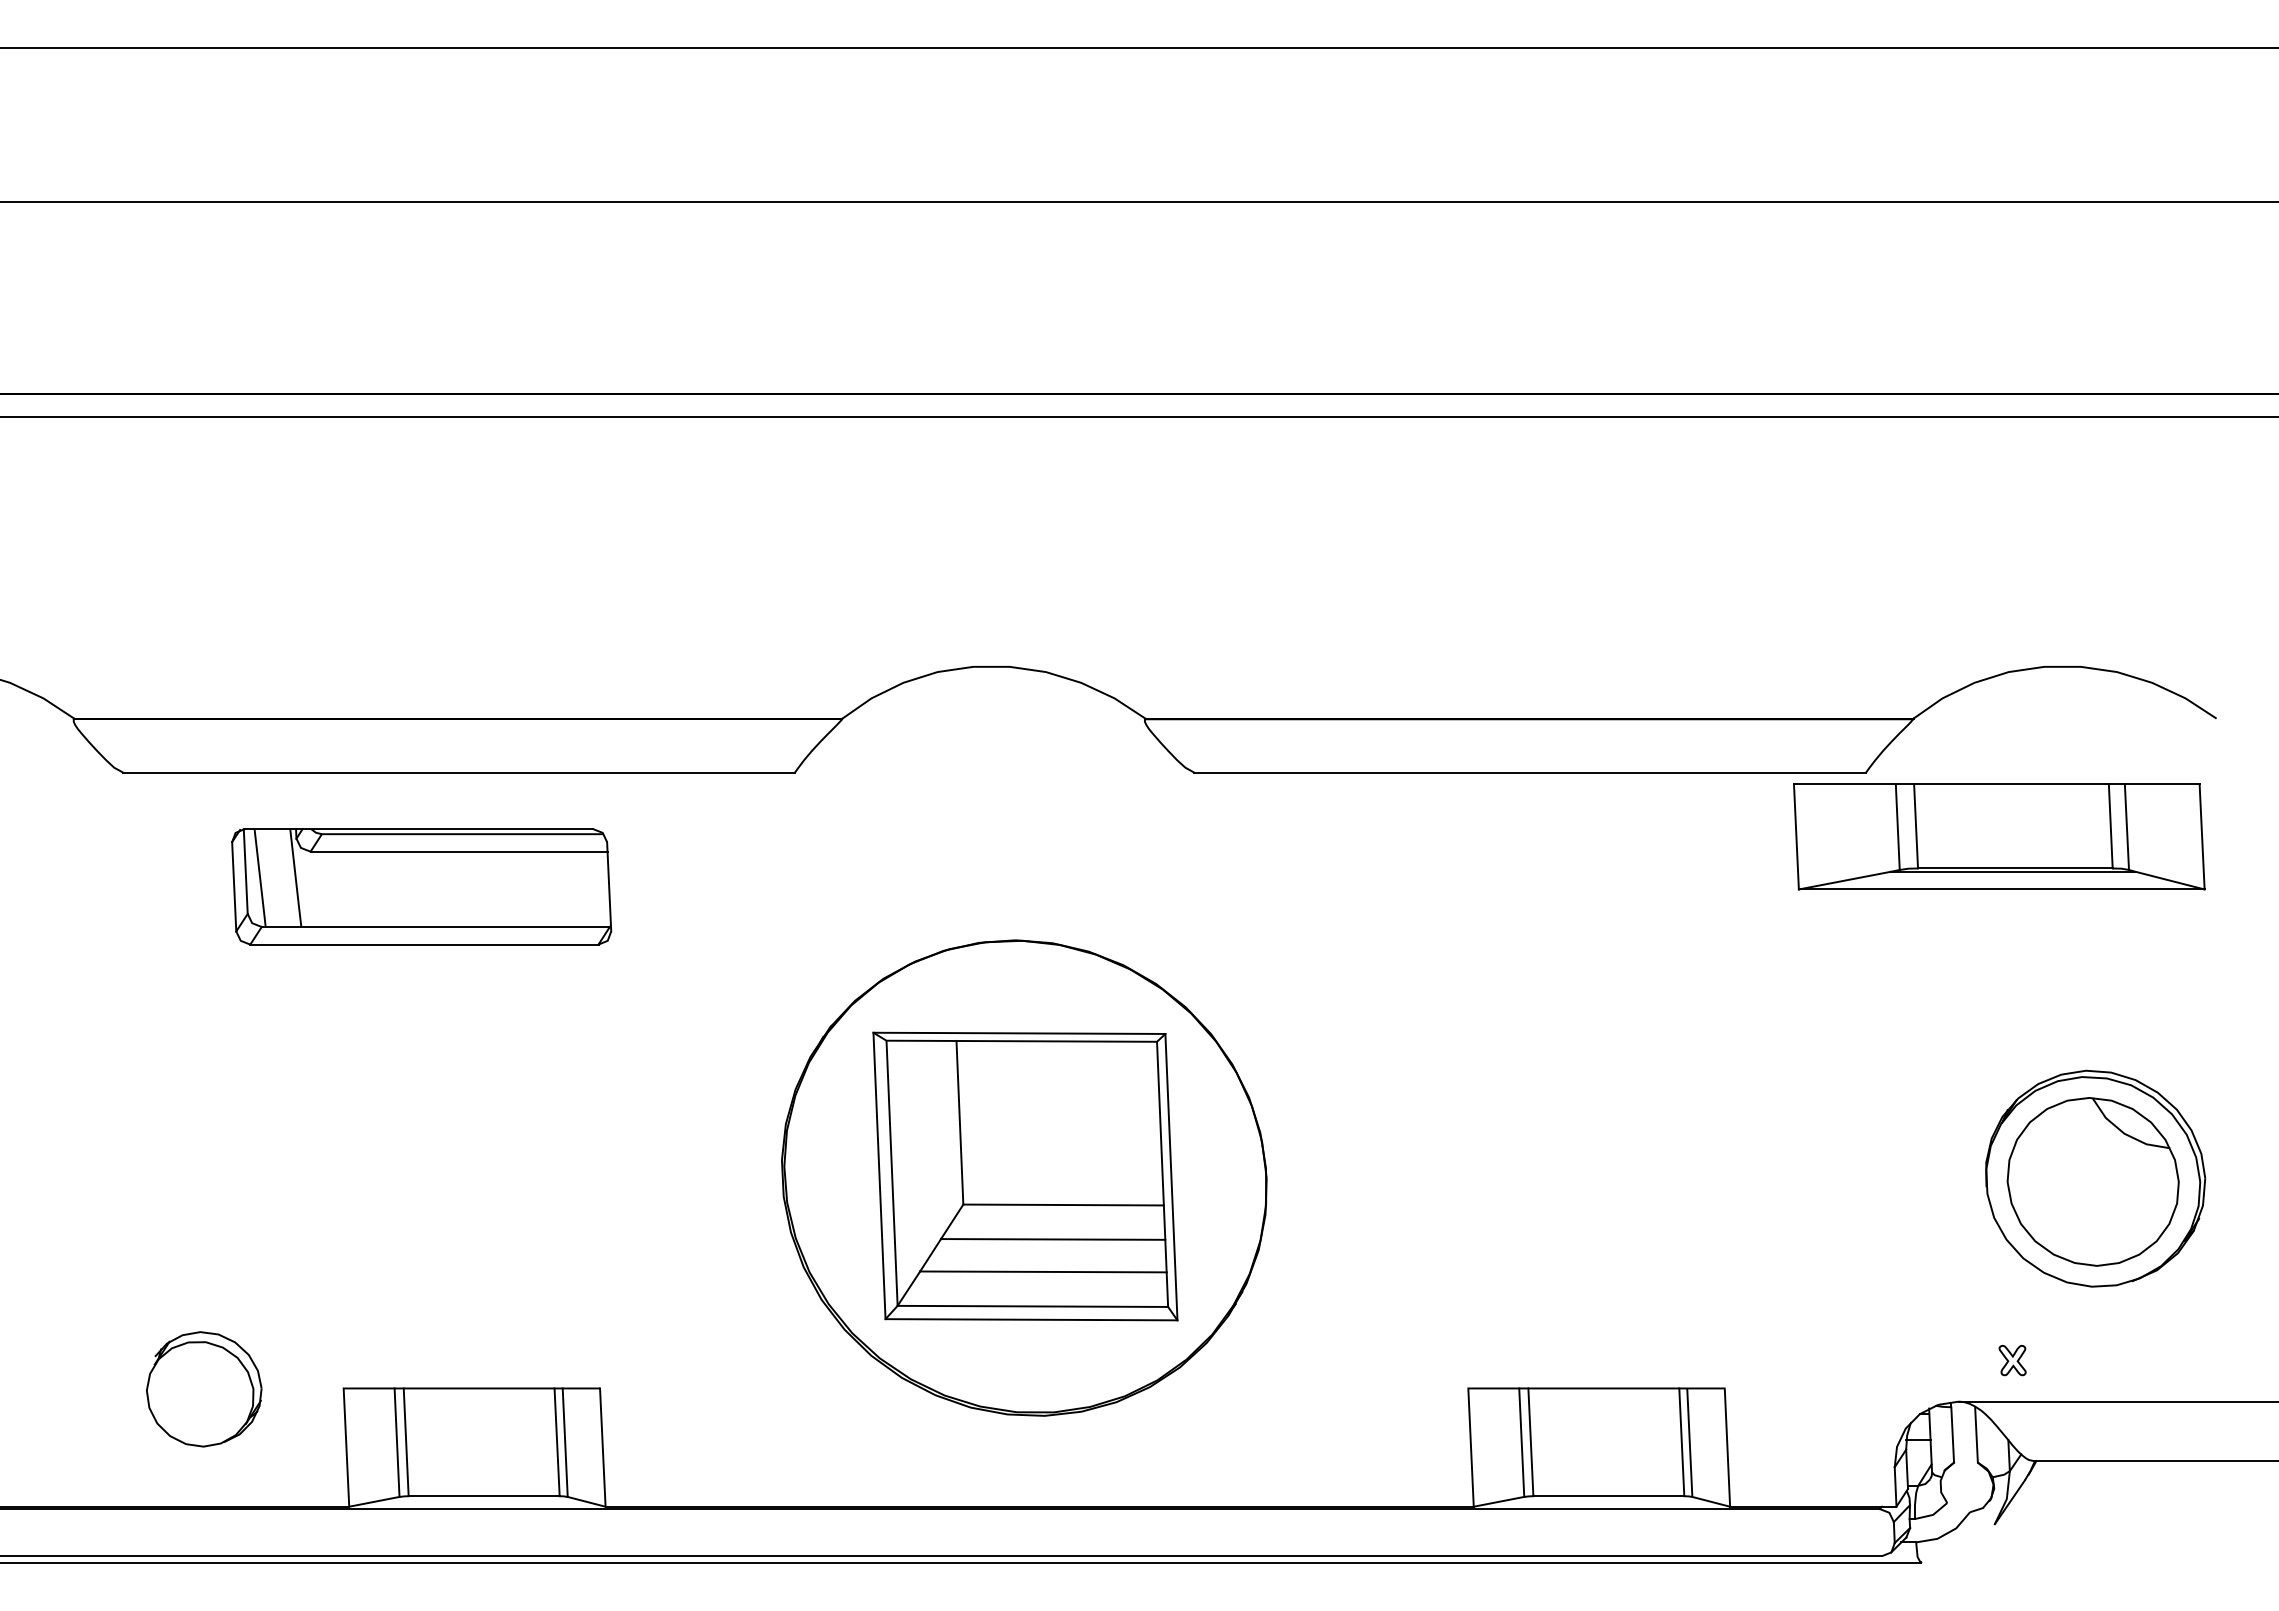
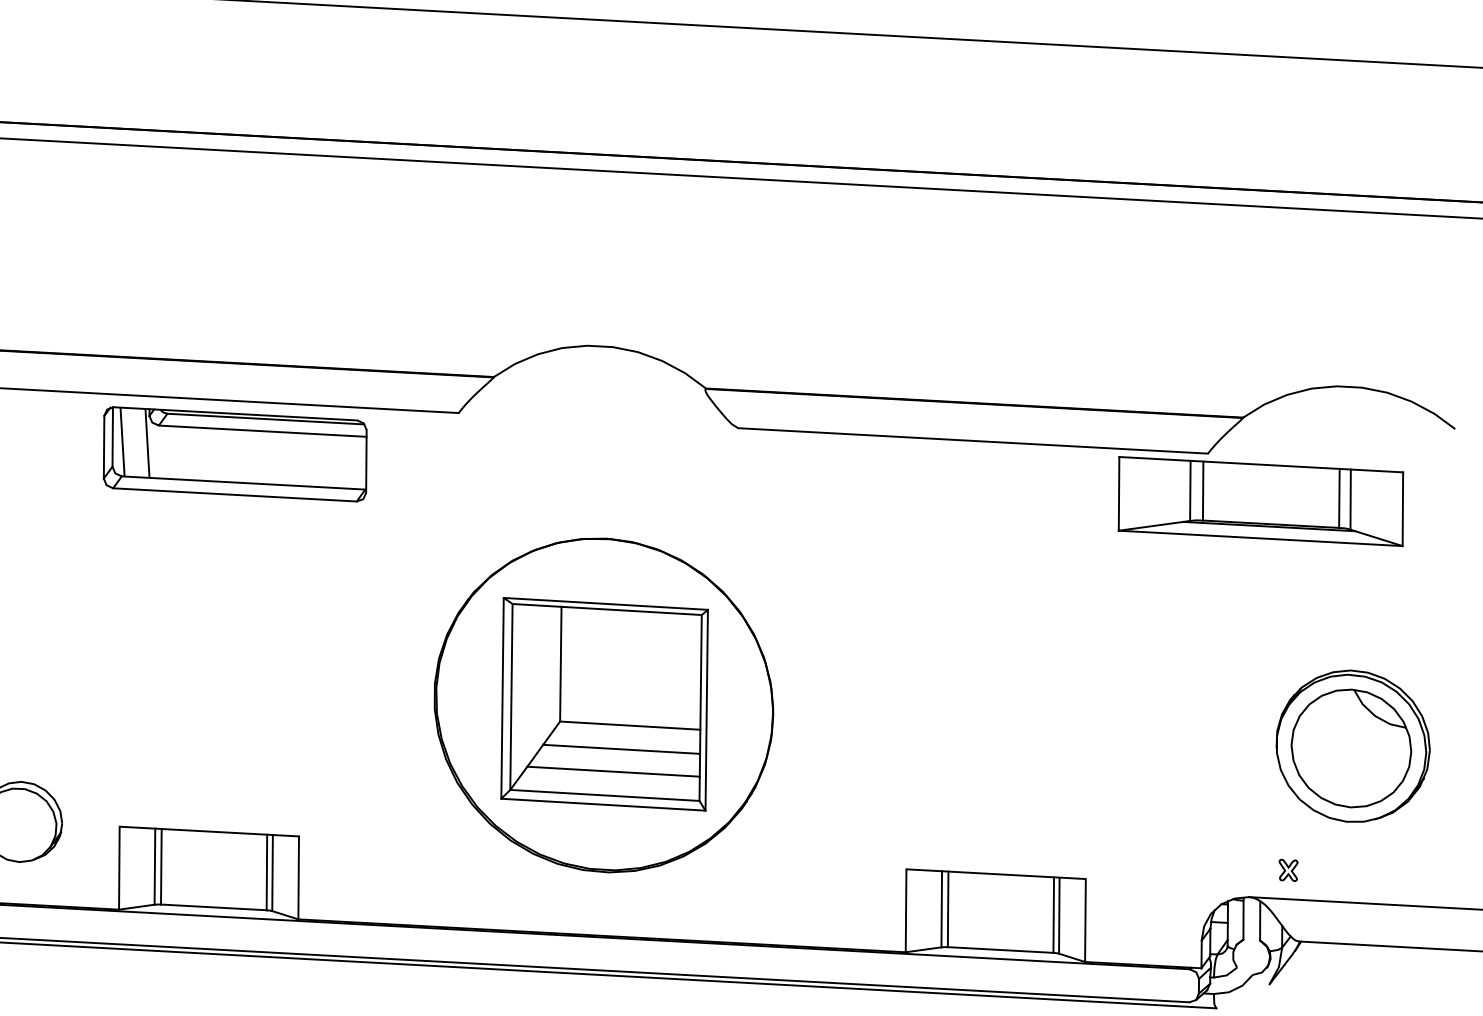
part: (1999, 836) -> (1261, 501), moved
part: (421, 886) -> (235, 454), moved

